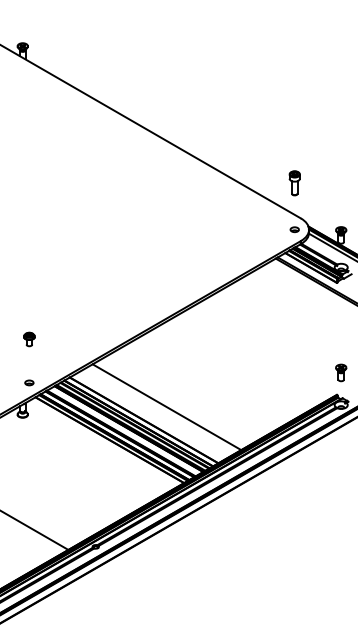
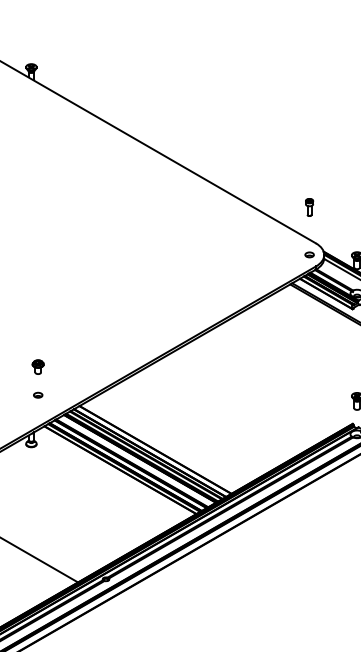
part: (294, 183) -> (309, 207), size x0.7
part: (29, 382) -> (38, 394), moved
line: (166, 407) -> (178, 436), removed

